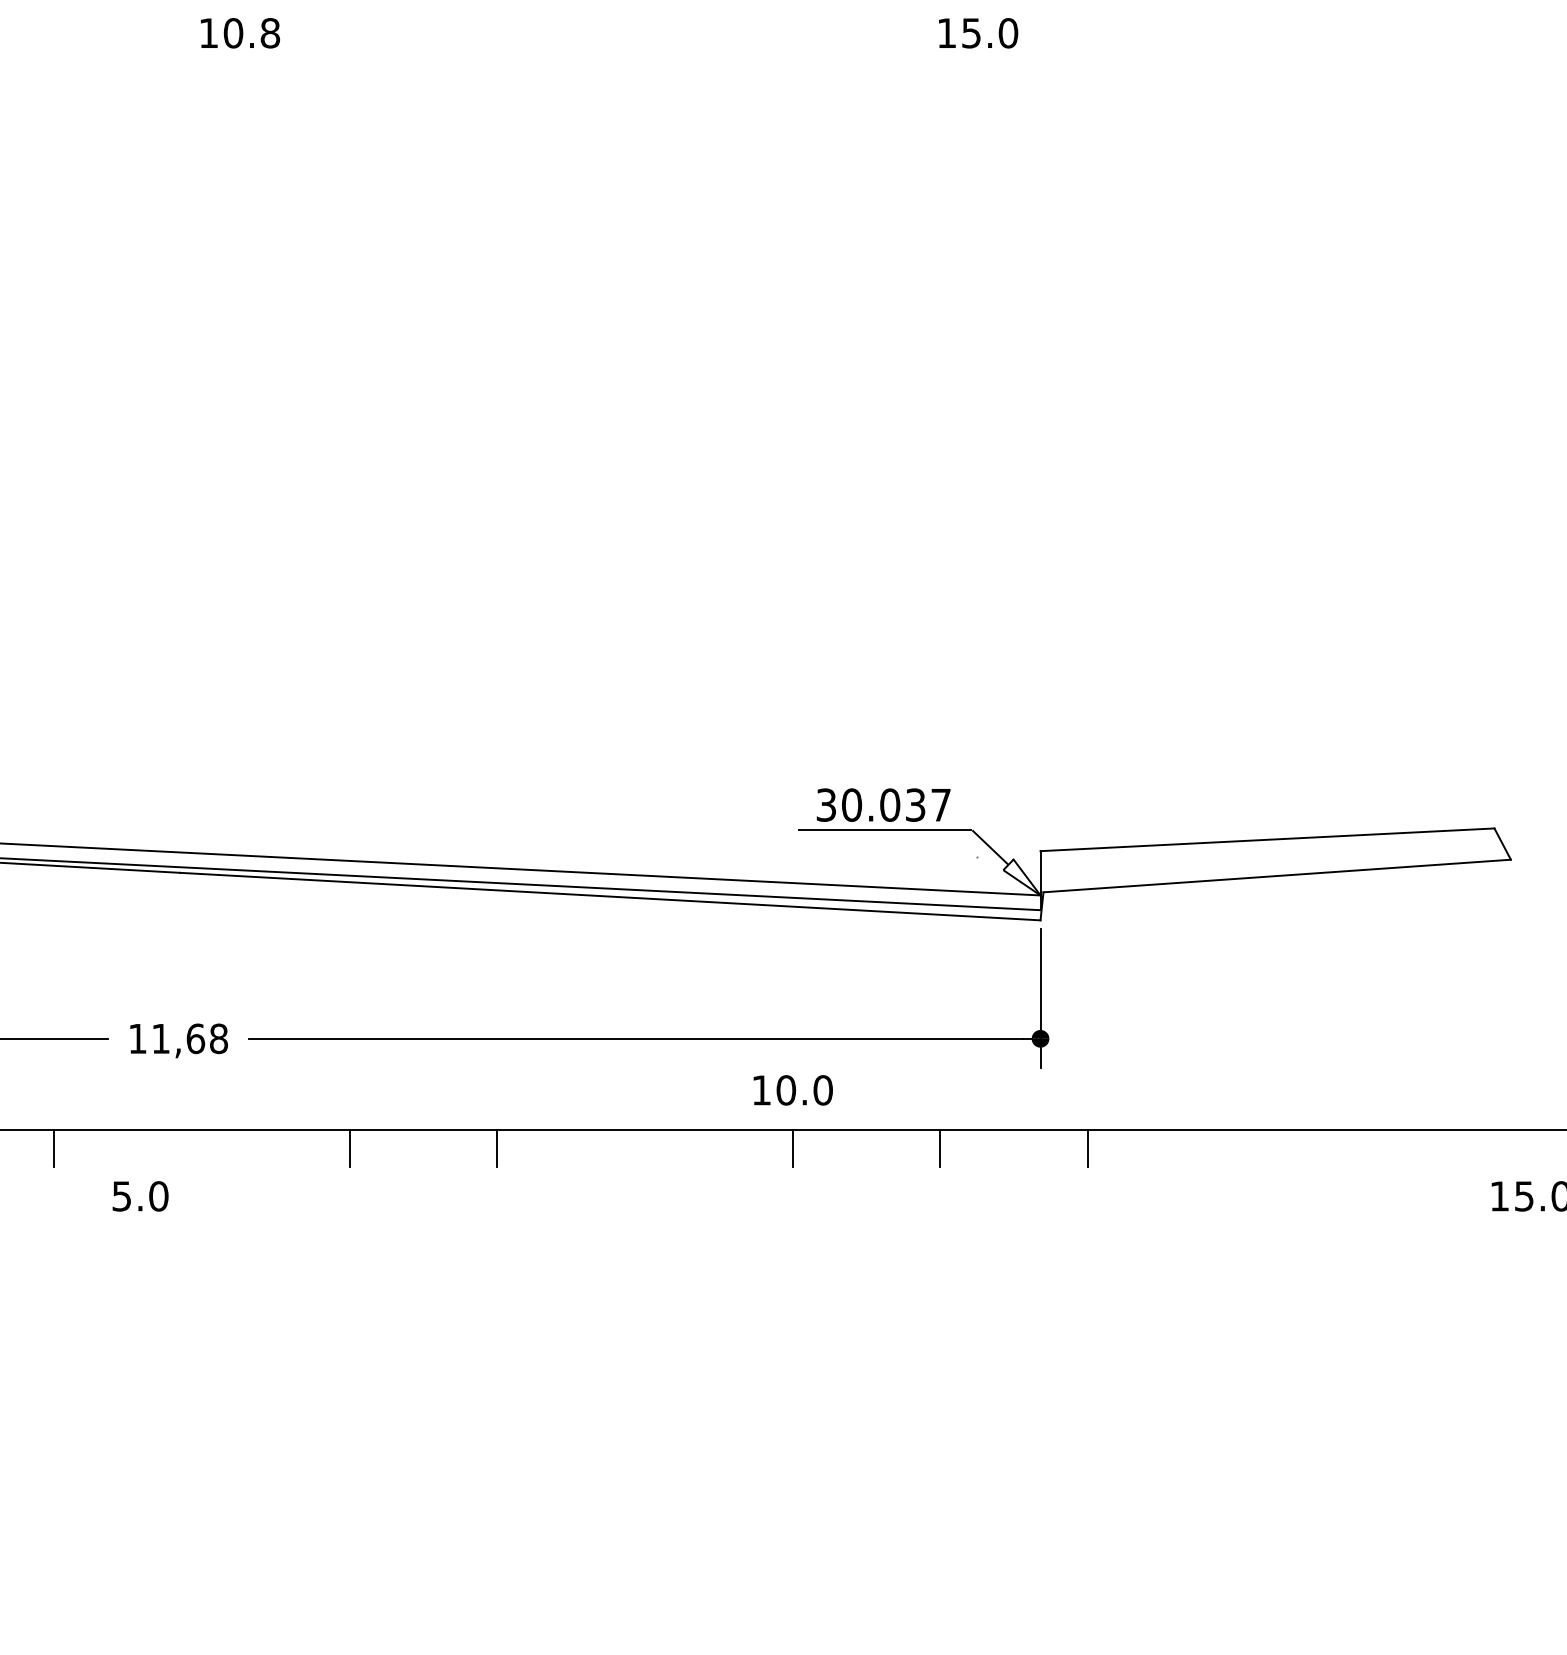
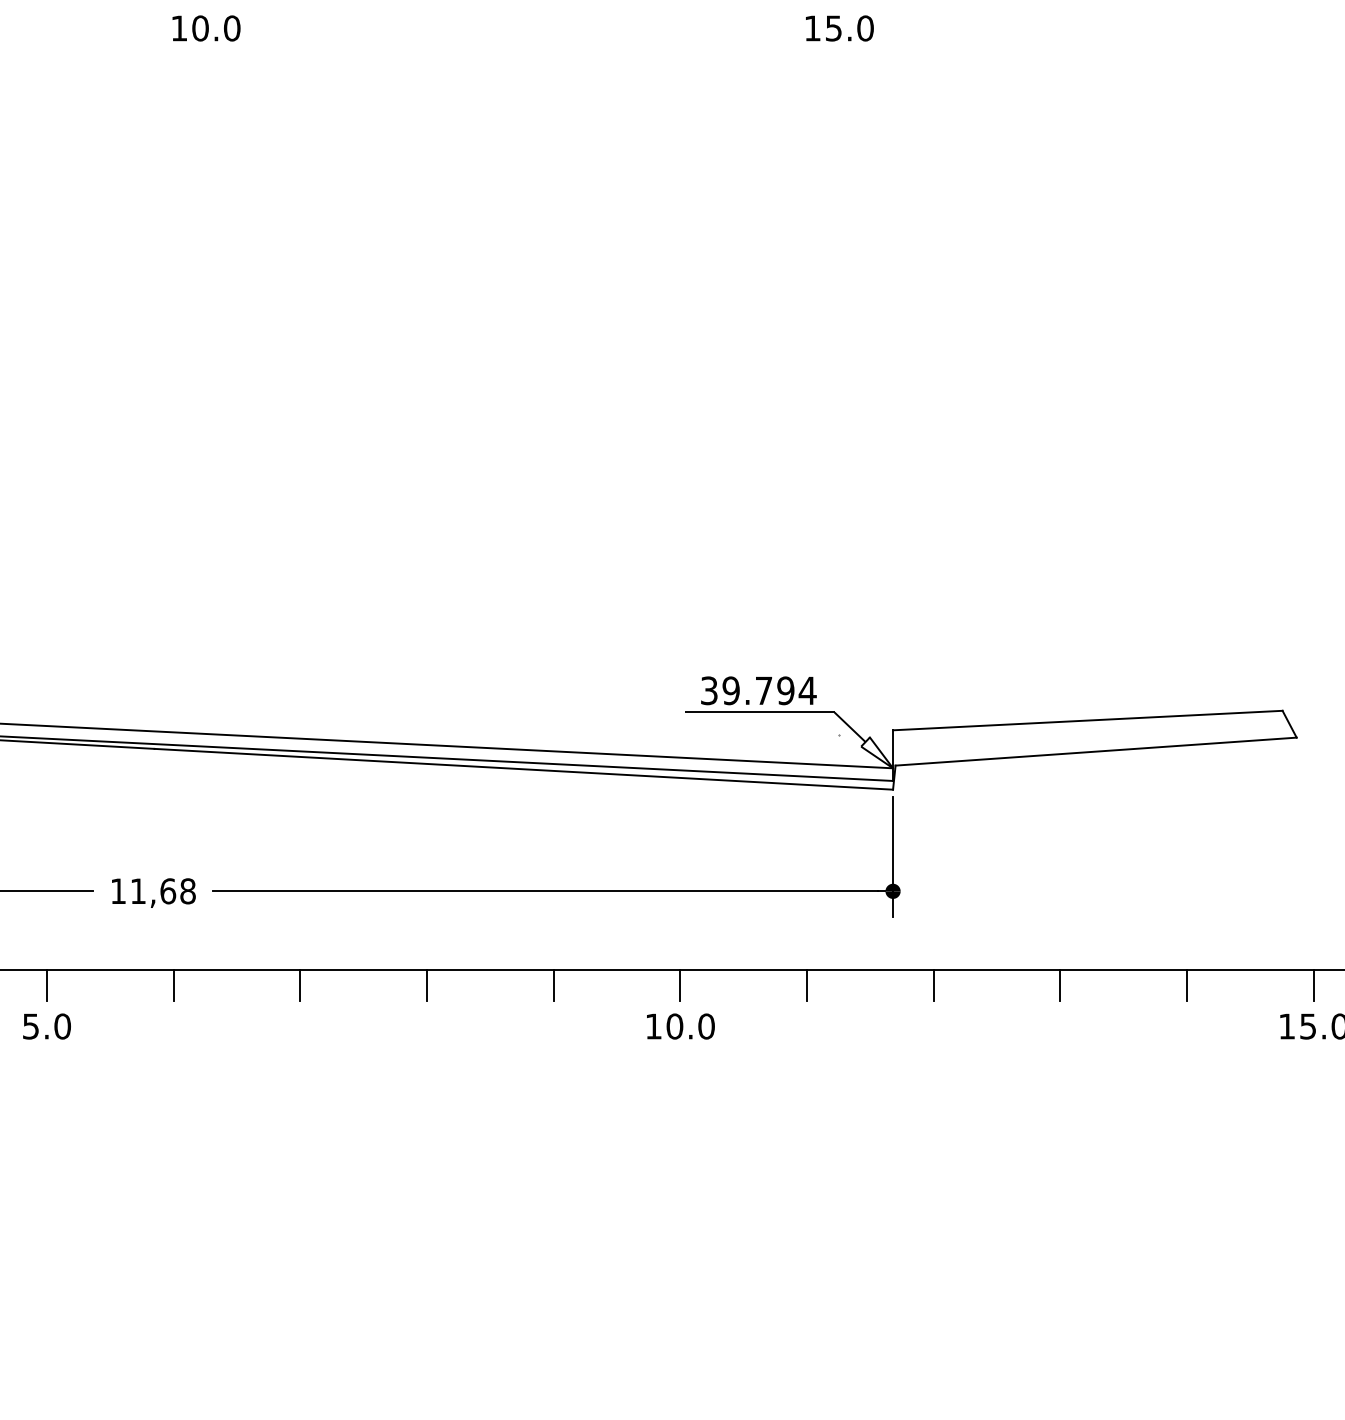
text: (270, 33) -> (232, 28), 10.8 -> 10.0
text: (896, 804) -> (769, 690), 30.037 -> 39.794
text: (792, 1090) -> (680, 1026), moved
line: (202, 1147) -> (173, 984), added
line: (644, 1147) -> (553, 984), added
line: (1235, 1147) -> (1060, 984), added
line: (1382, 1147) -> (1186, 984), added
line: (1530, 1147) -> (1313, 984), added
text: (140, 1196) -> (46, 1026), moved

